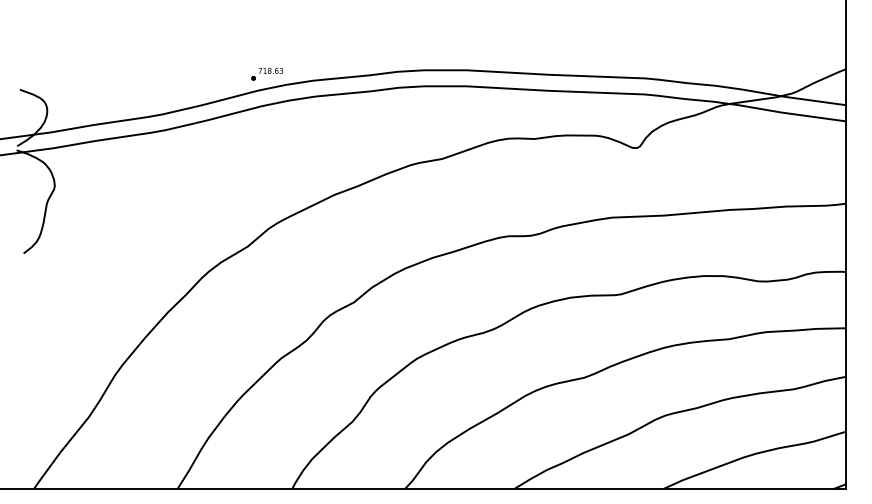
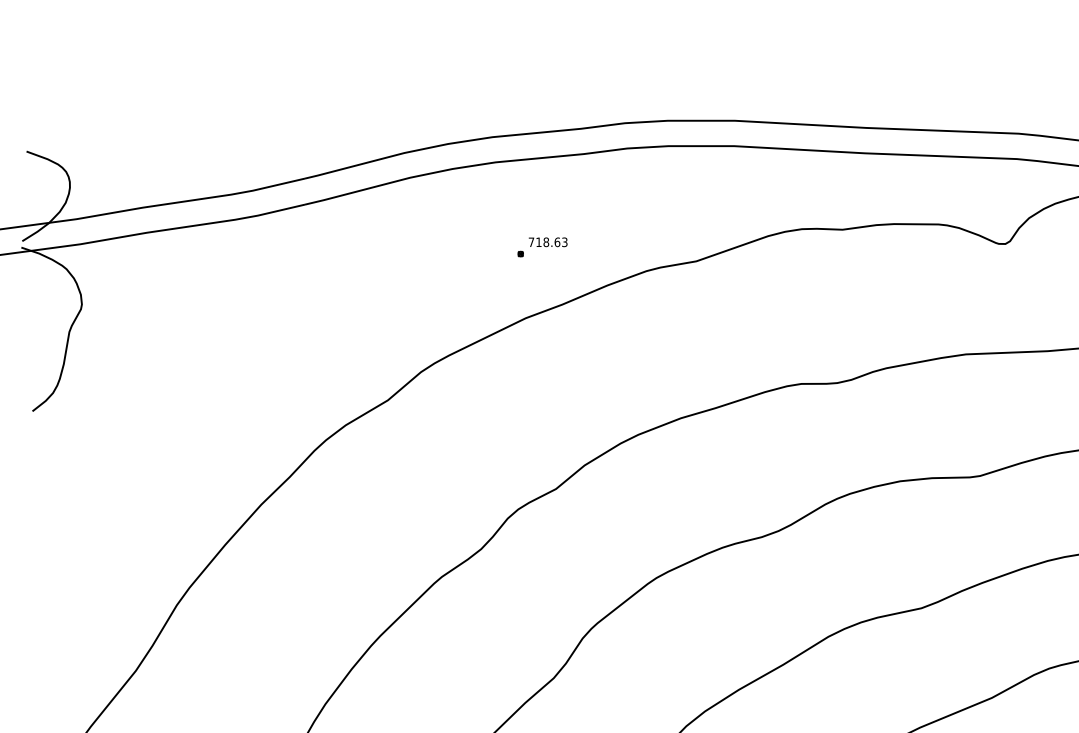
part: (266, 74) -> (541, 247), moved

